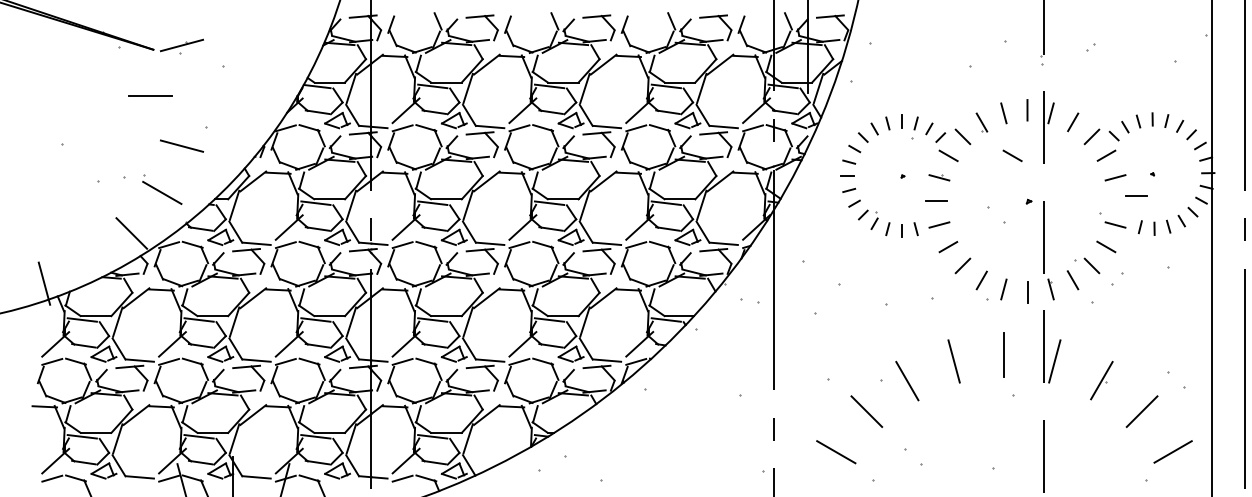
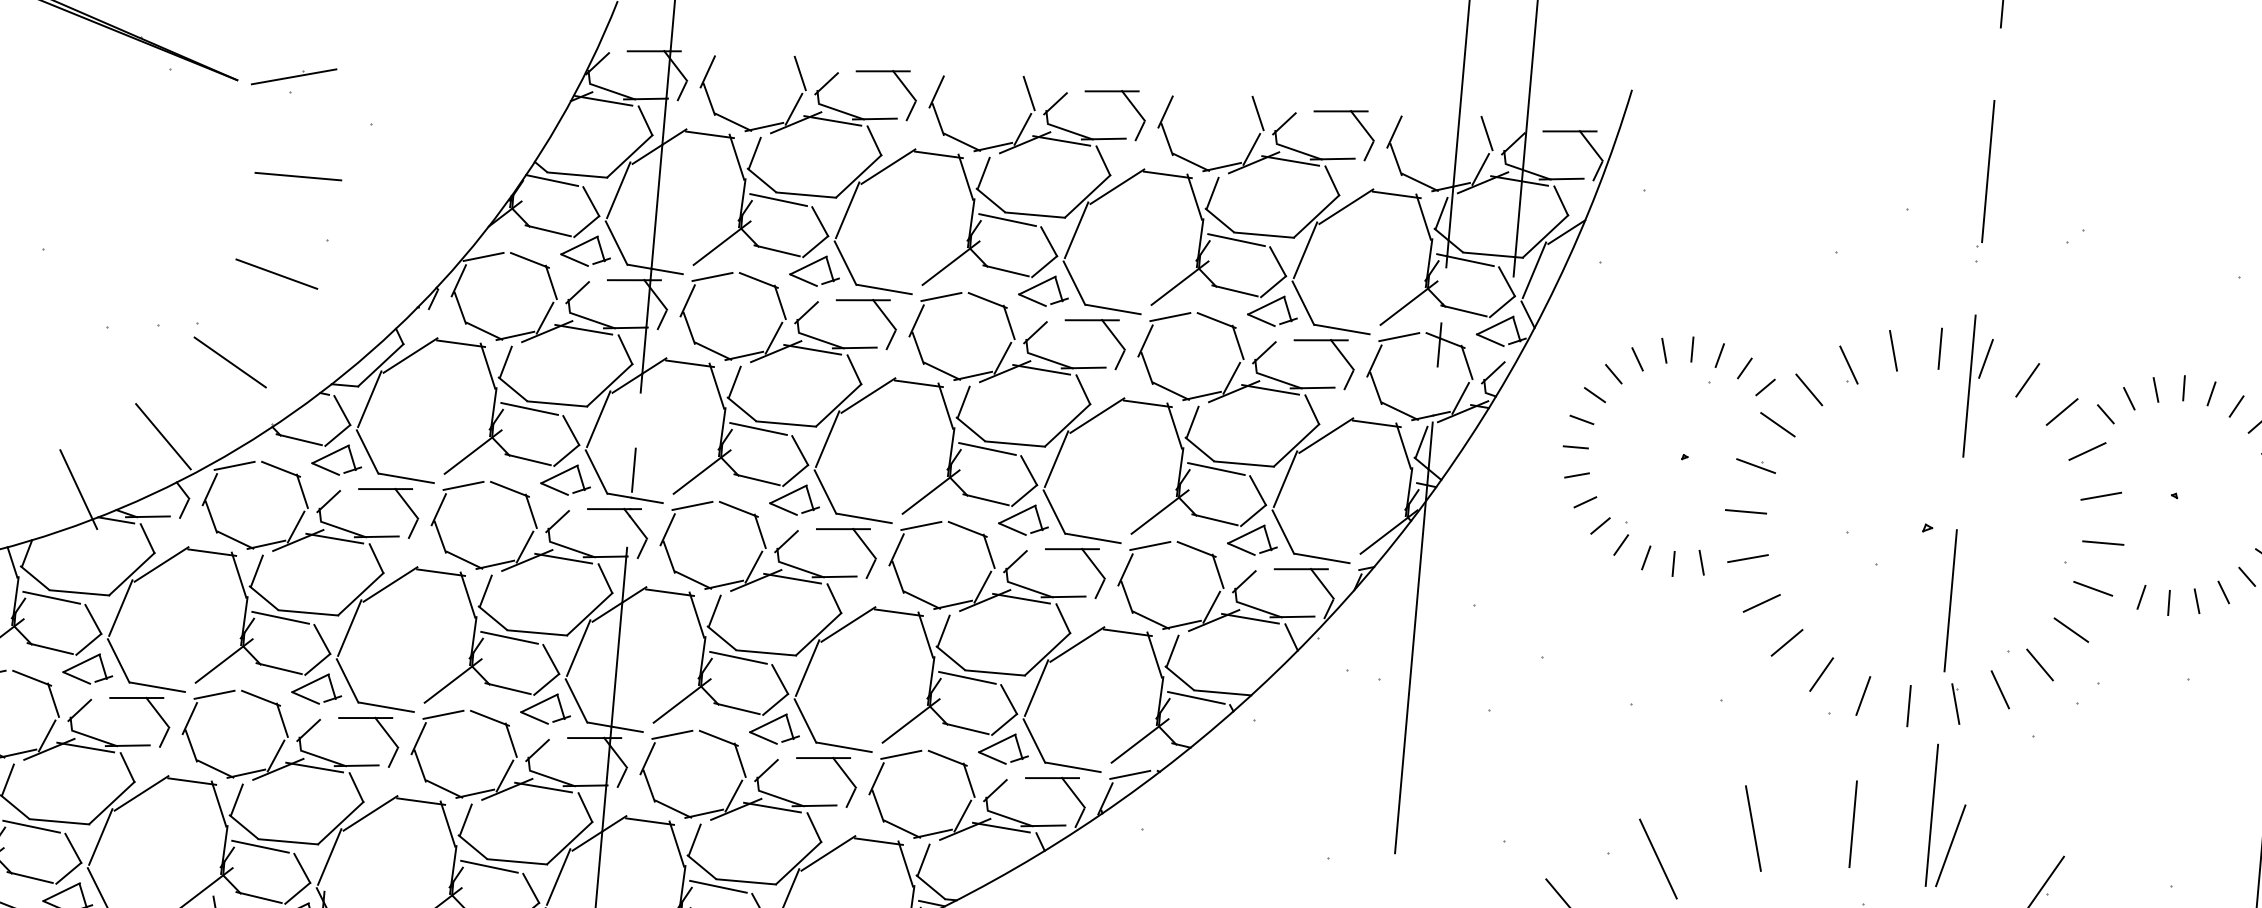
line: (150, 95) -> (298, 175), moved
line: (1012, 155) -> (1903, 434), removed
line: (1136, 195) -> (2103, 541), moved
line: (91, 263) -> (79, 488), added

